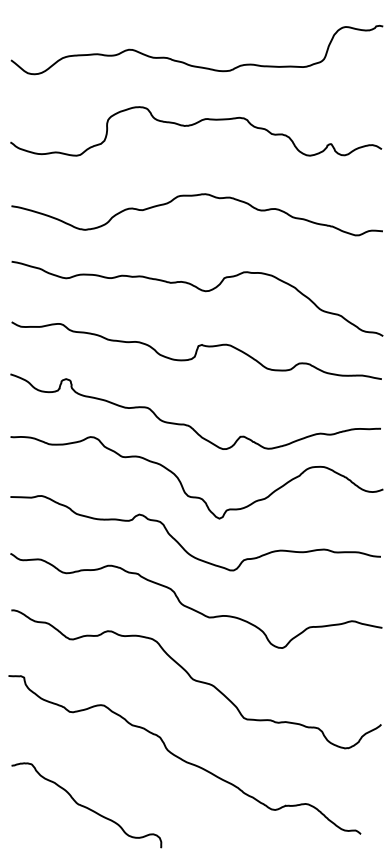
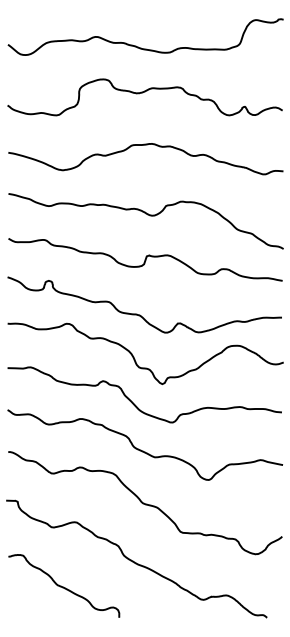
curve: (86, 806) -> (63, 586), moved

